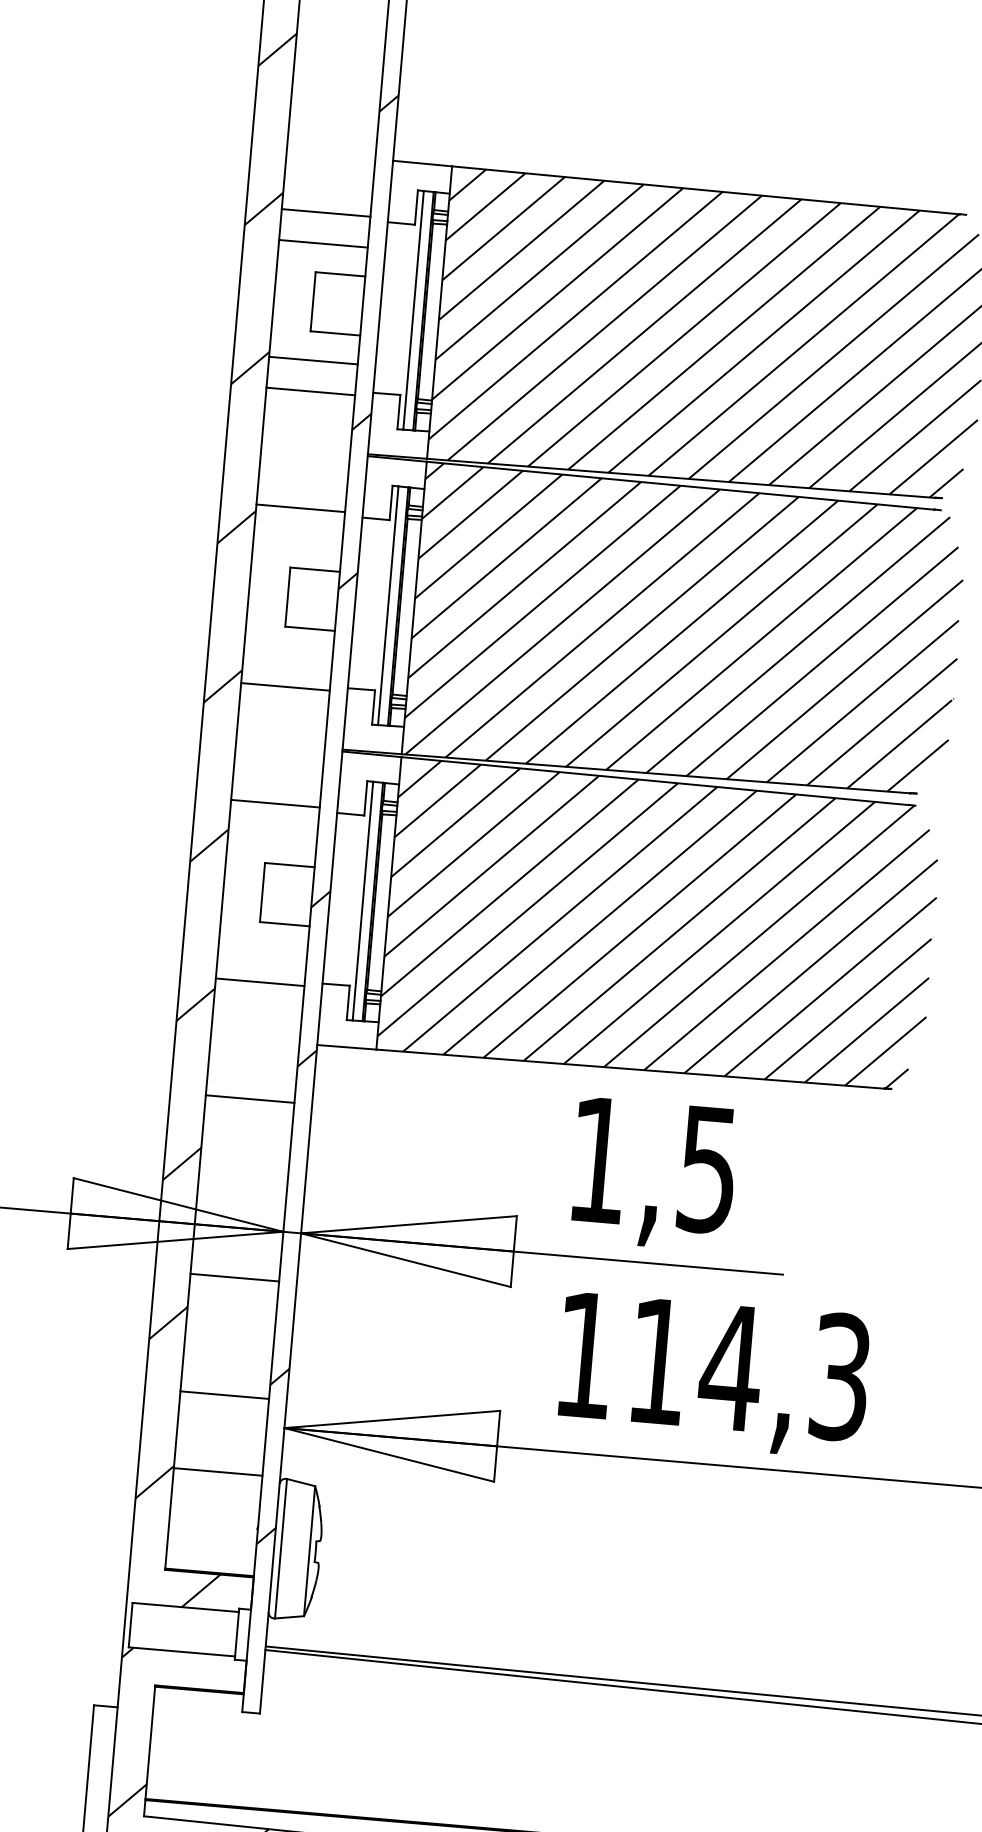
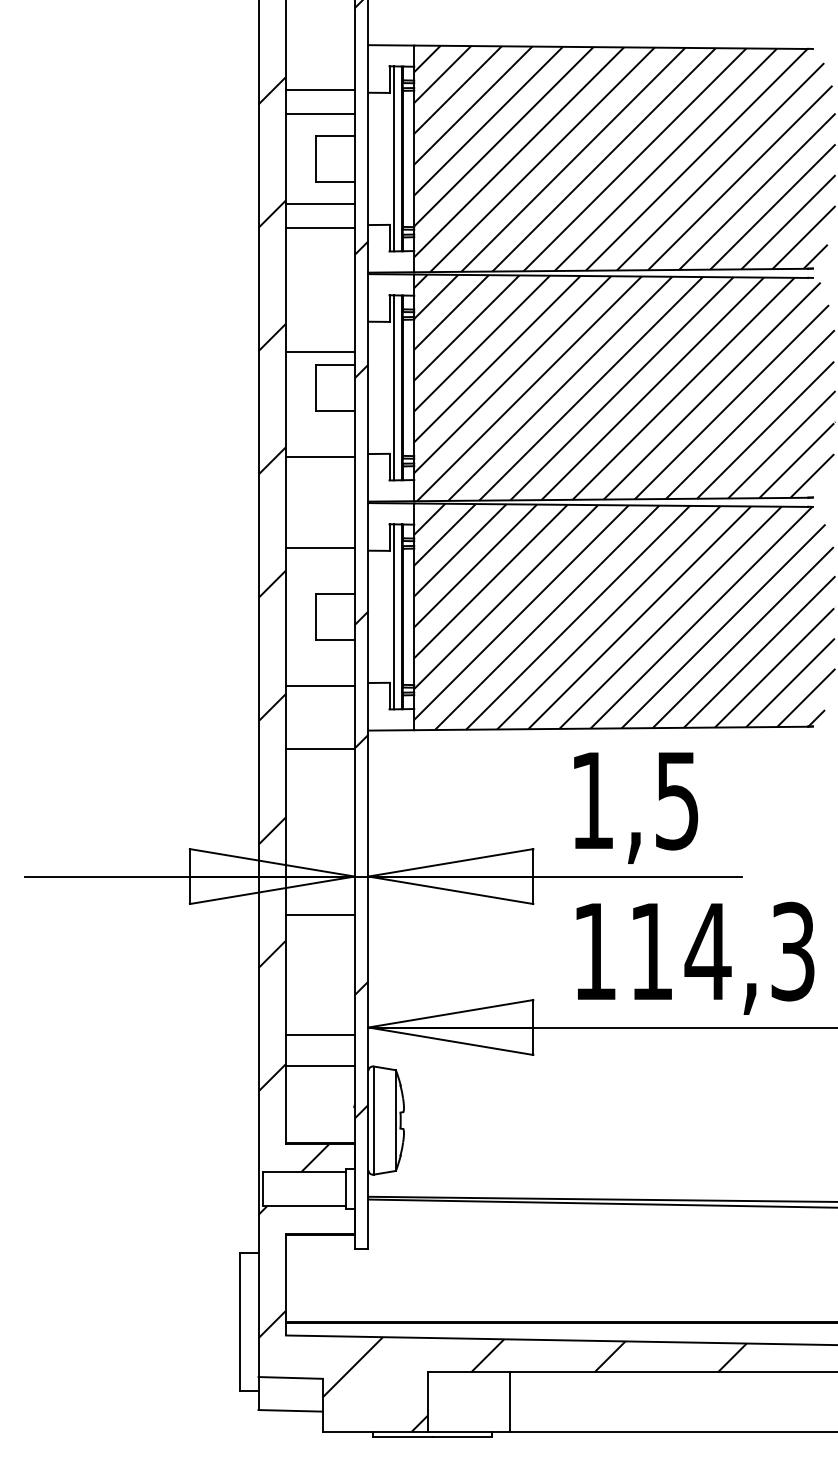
line: (300, 508) -> (320, 351), moved
line: (250, 1098) -> (320, 748), moved
line: (224, 1395) -> (320, 1035), moved

